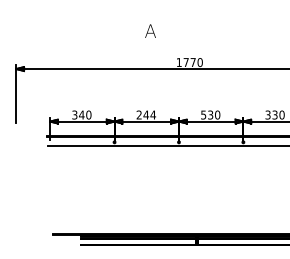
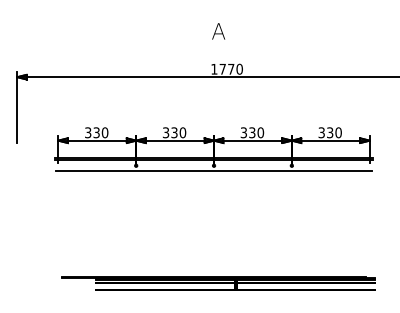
text: (150, 31) -> (218, 31), moved
text: (203, 113) -> (243, 131), 530 -> 330
text: (81, 114) -> (96, 132), 340 -> 330
text: (146, 114) -> (174, 132), 244 -> 330

